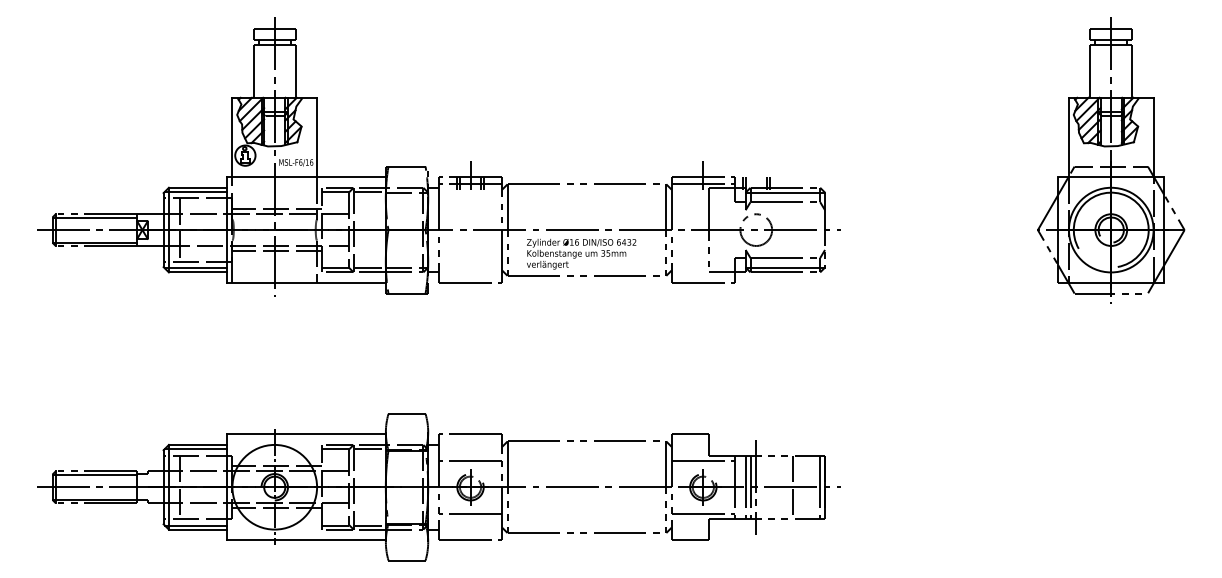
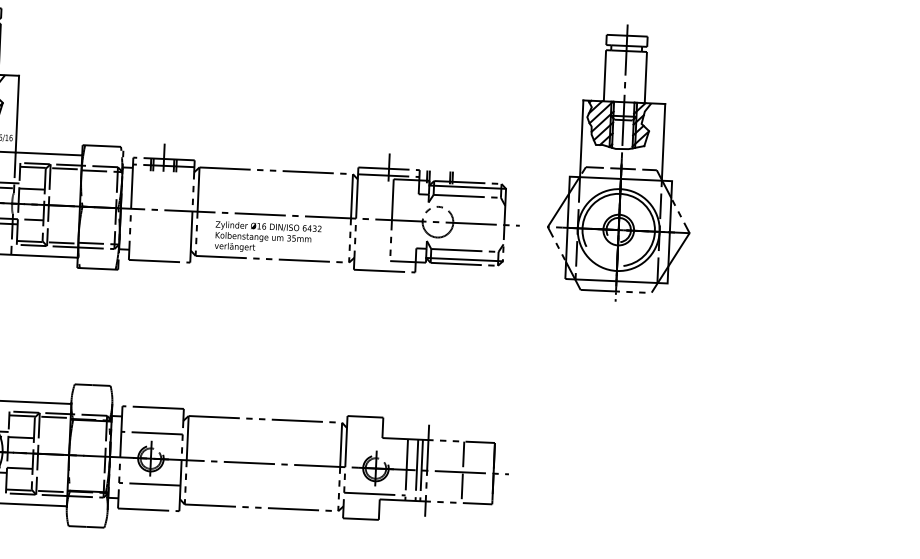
part: (1111, 160) -> (621, 162), moved
line: (703, 460) -> (377, 442), removed
line: (820, 487) -> (489, 473), removed

